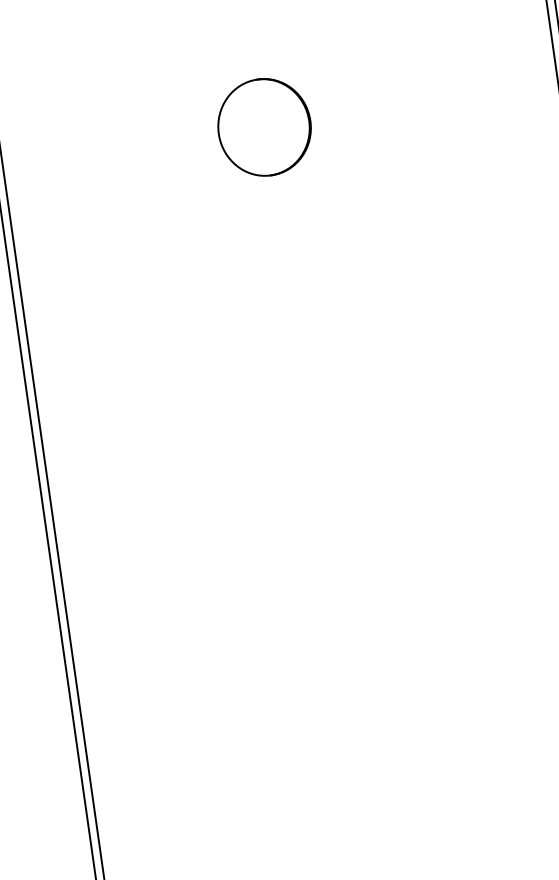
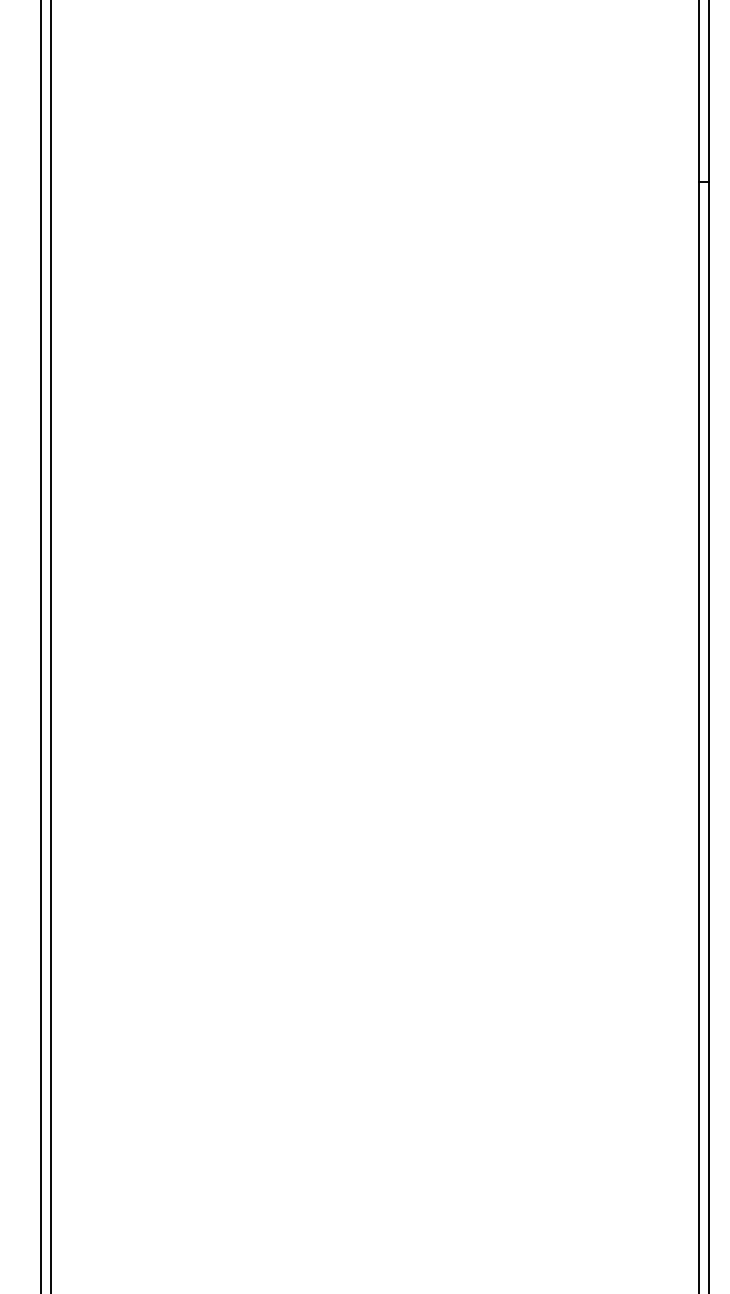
part: (264, 127) -> (356, 91), removed

